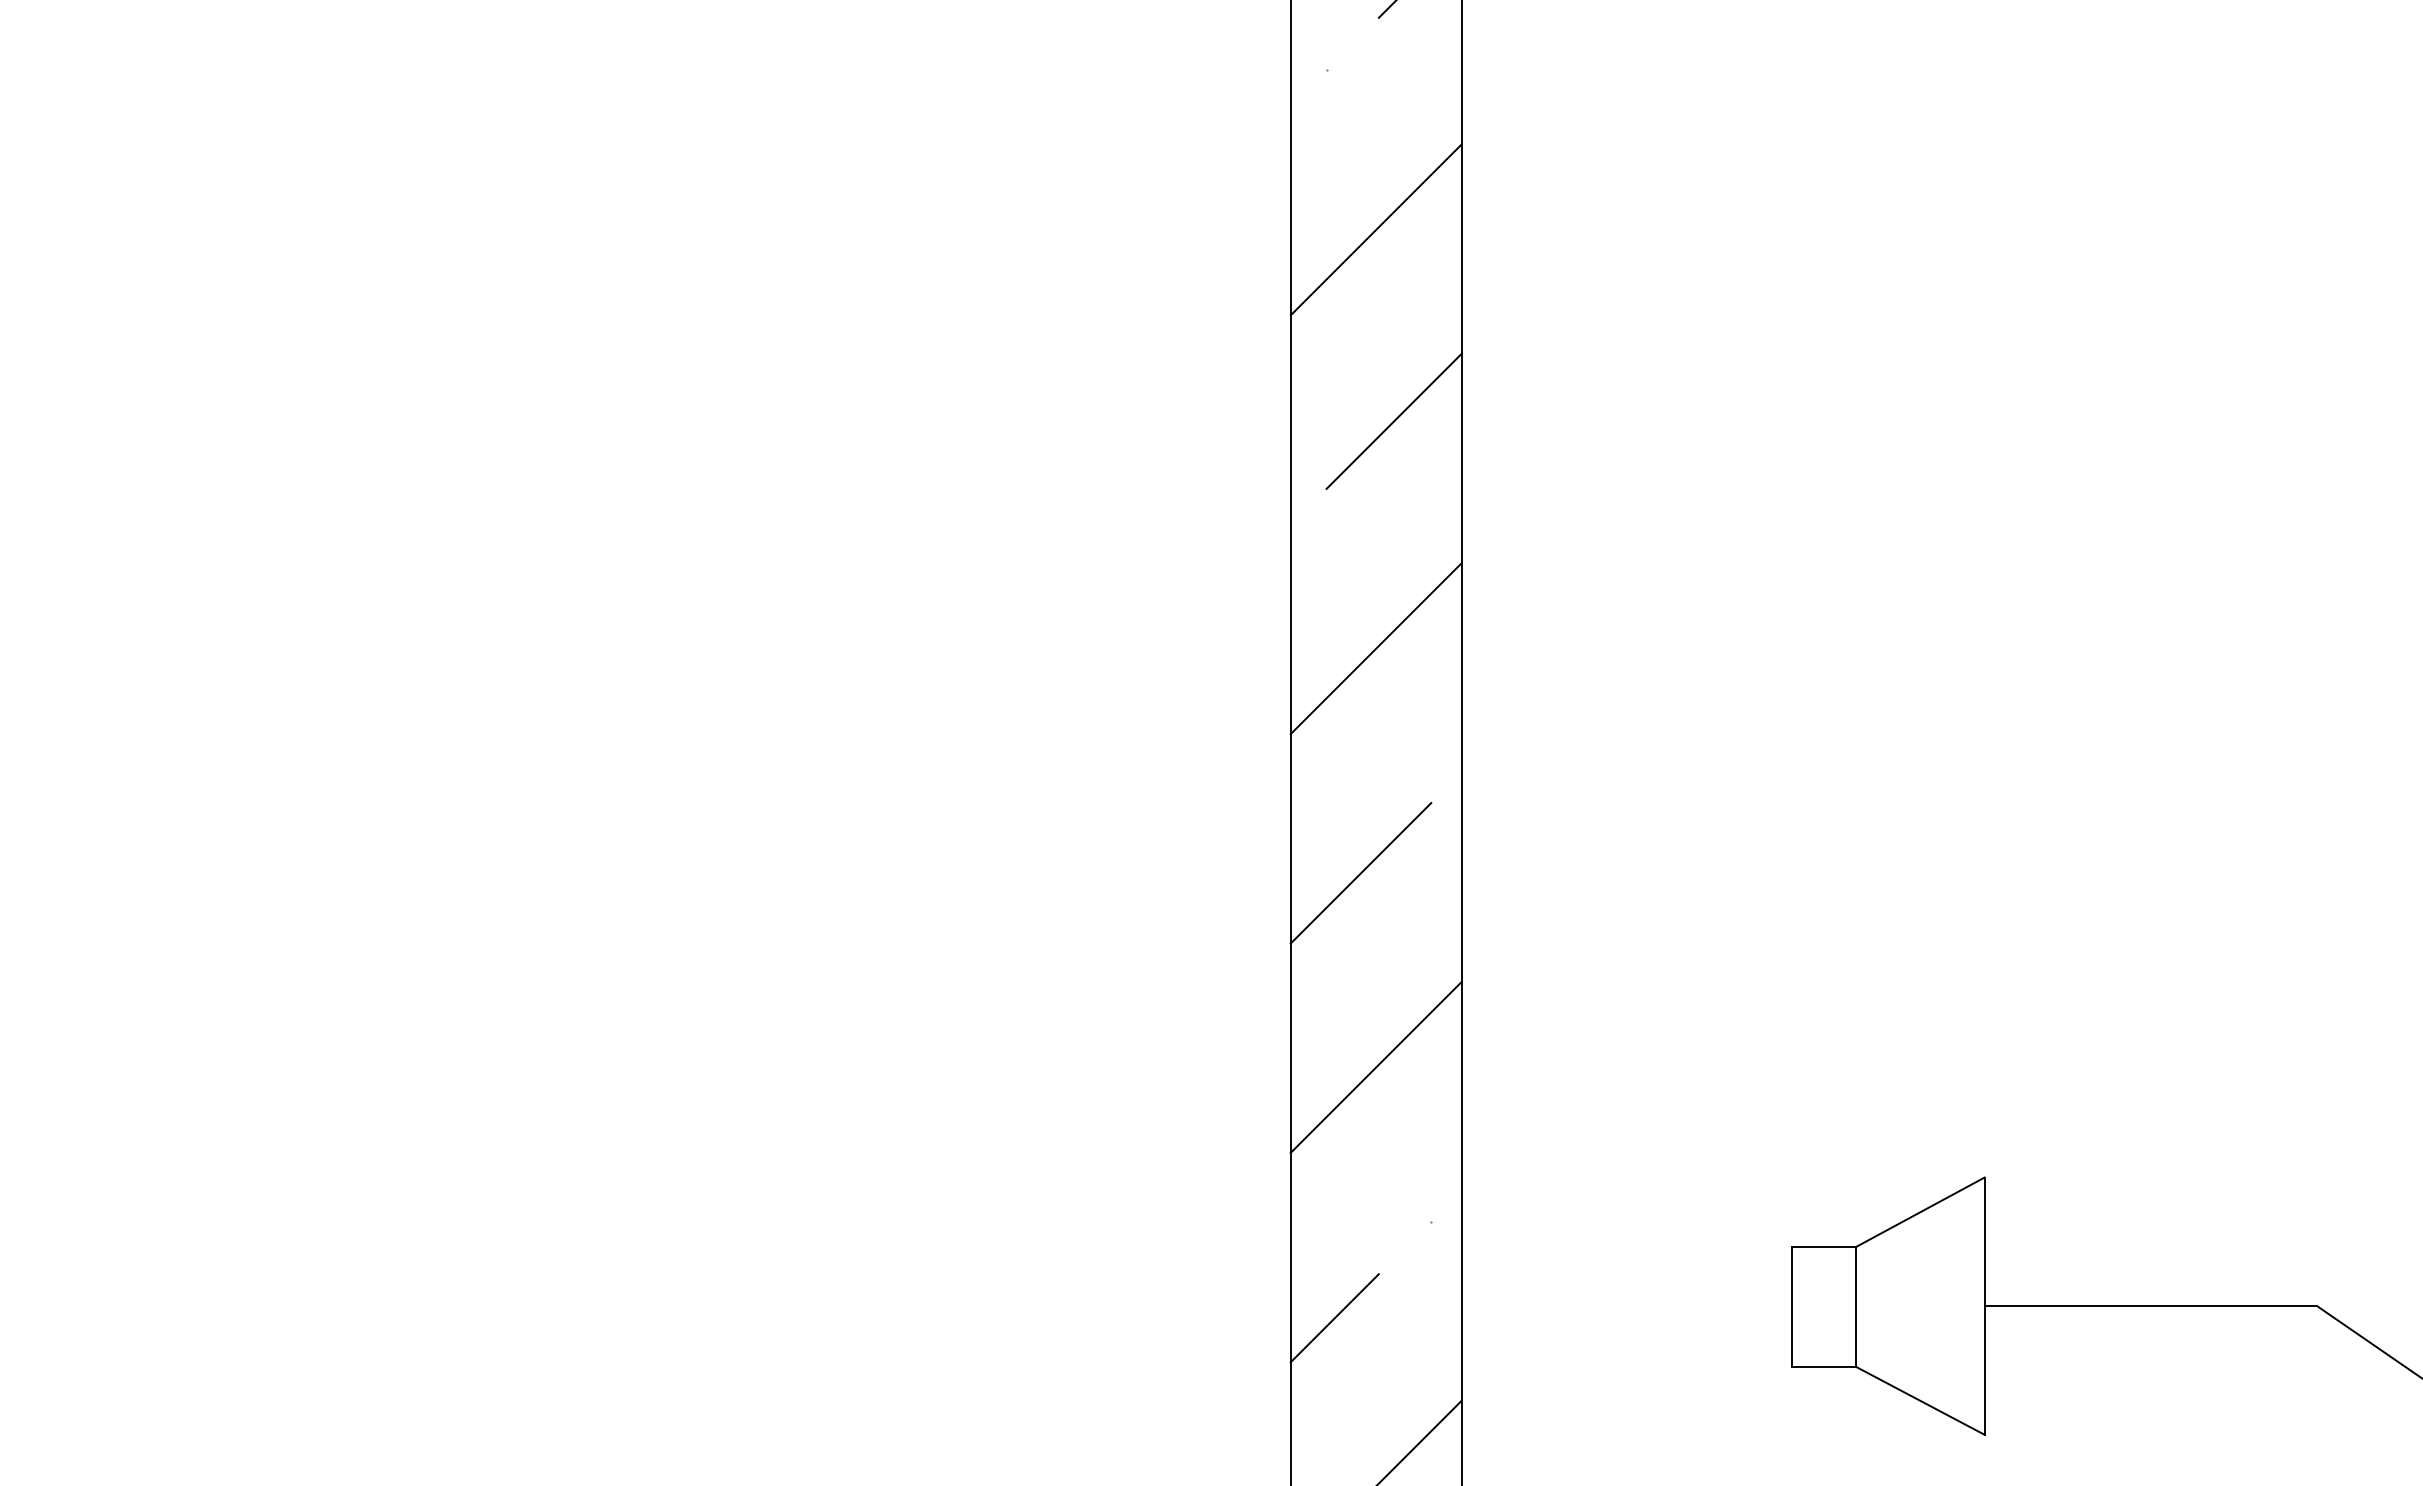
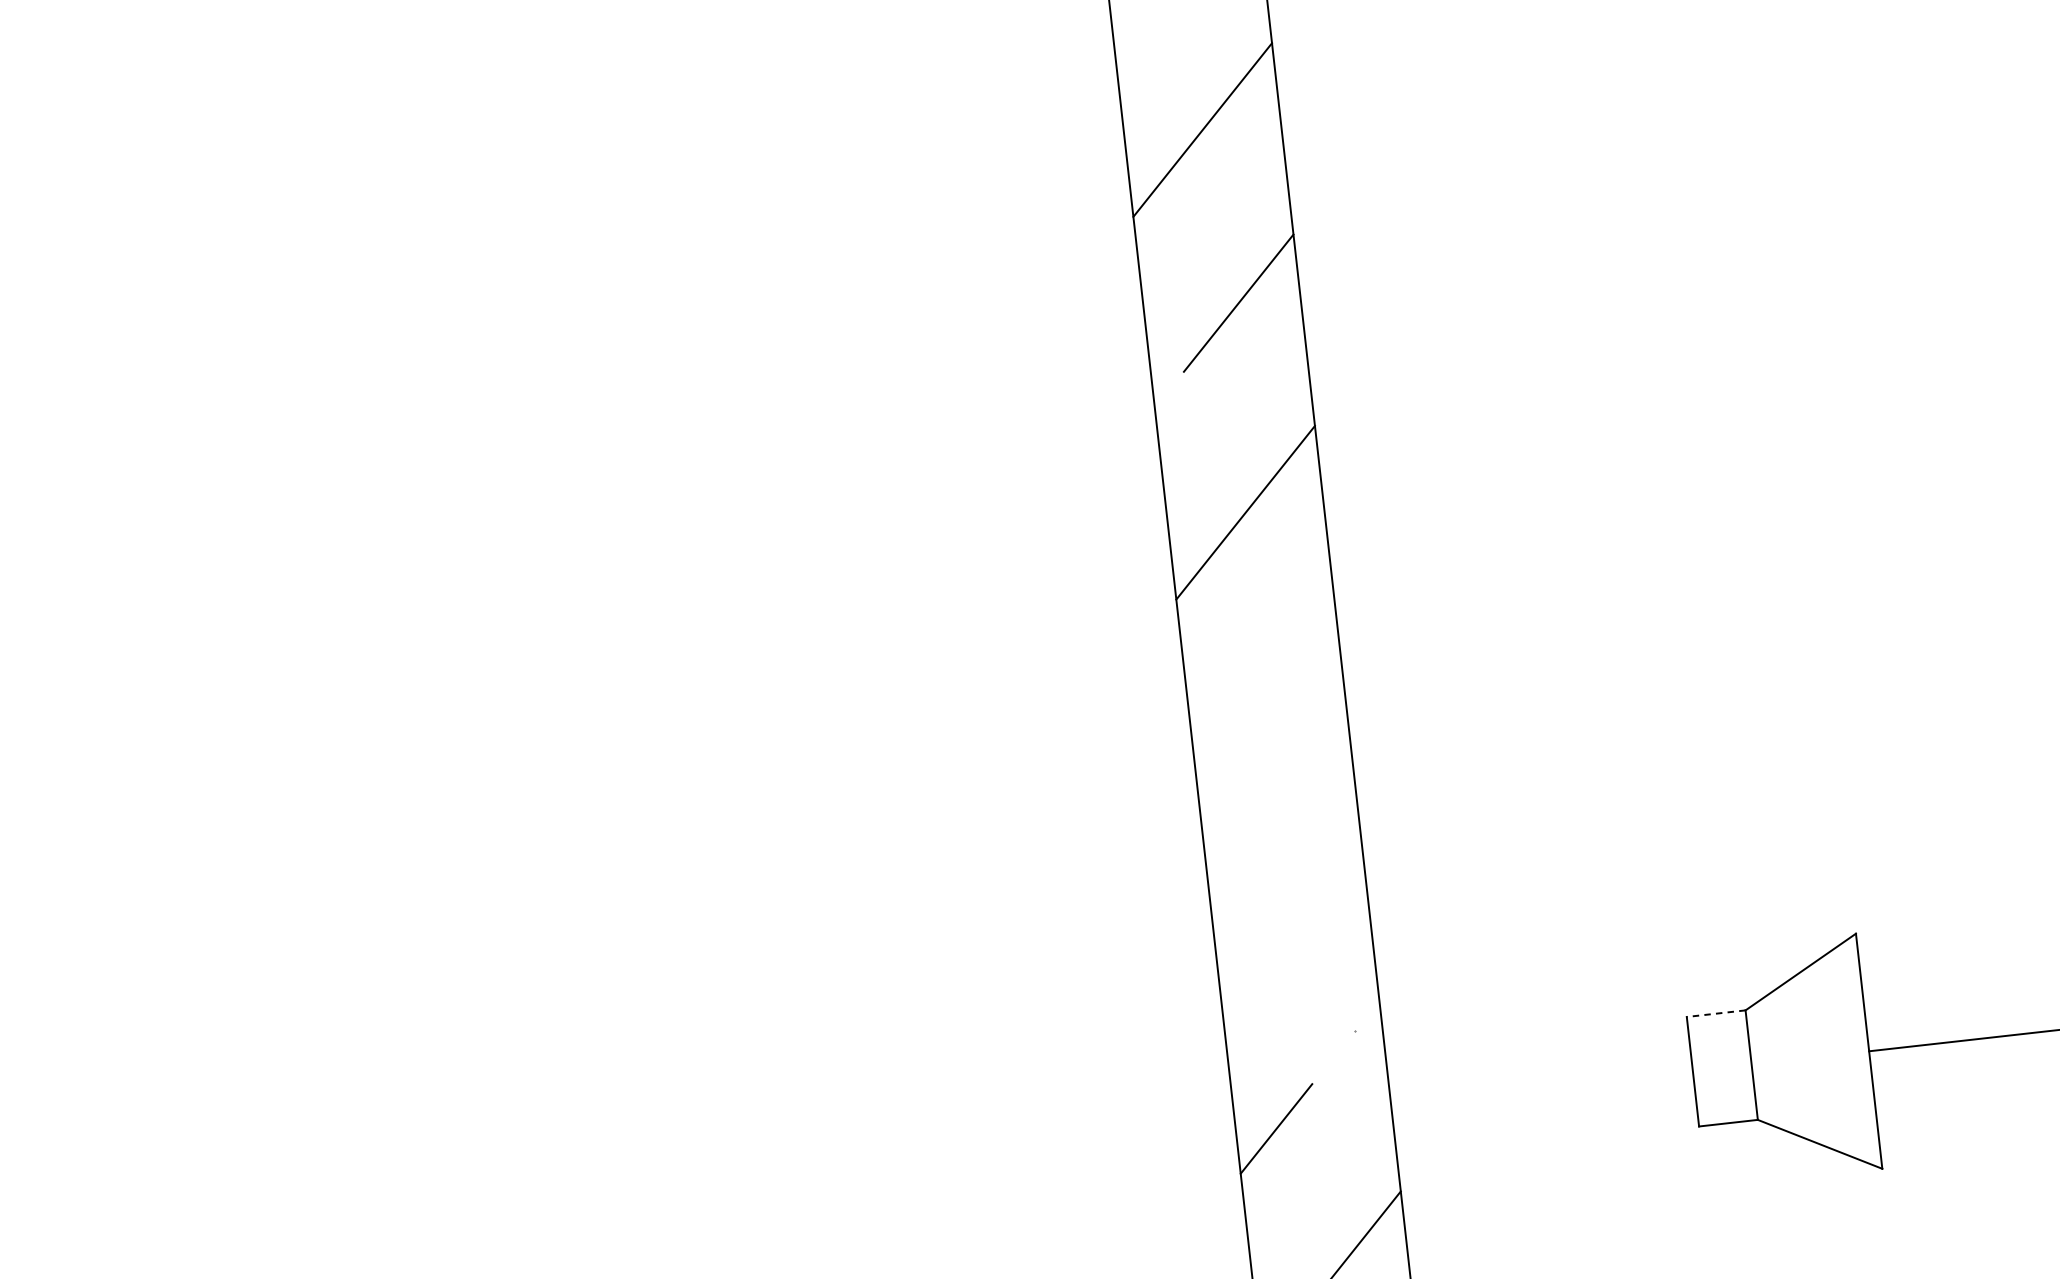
line: (1360, 873) -> (1254, 719), removed
line: (1375, 1067) -> (1287, 895), removed
line: (1823, 1247) -> (1715, 1014), solid -> dashed

